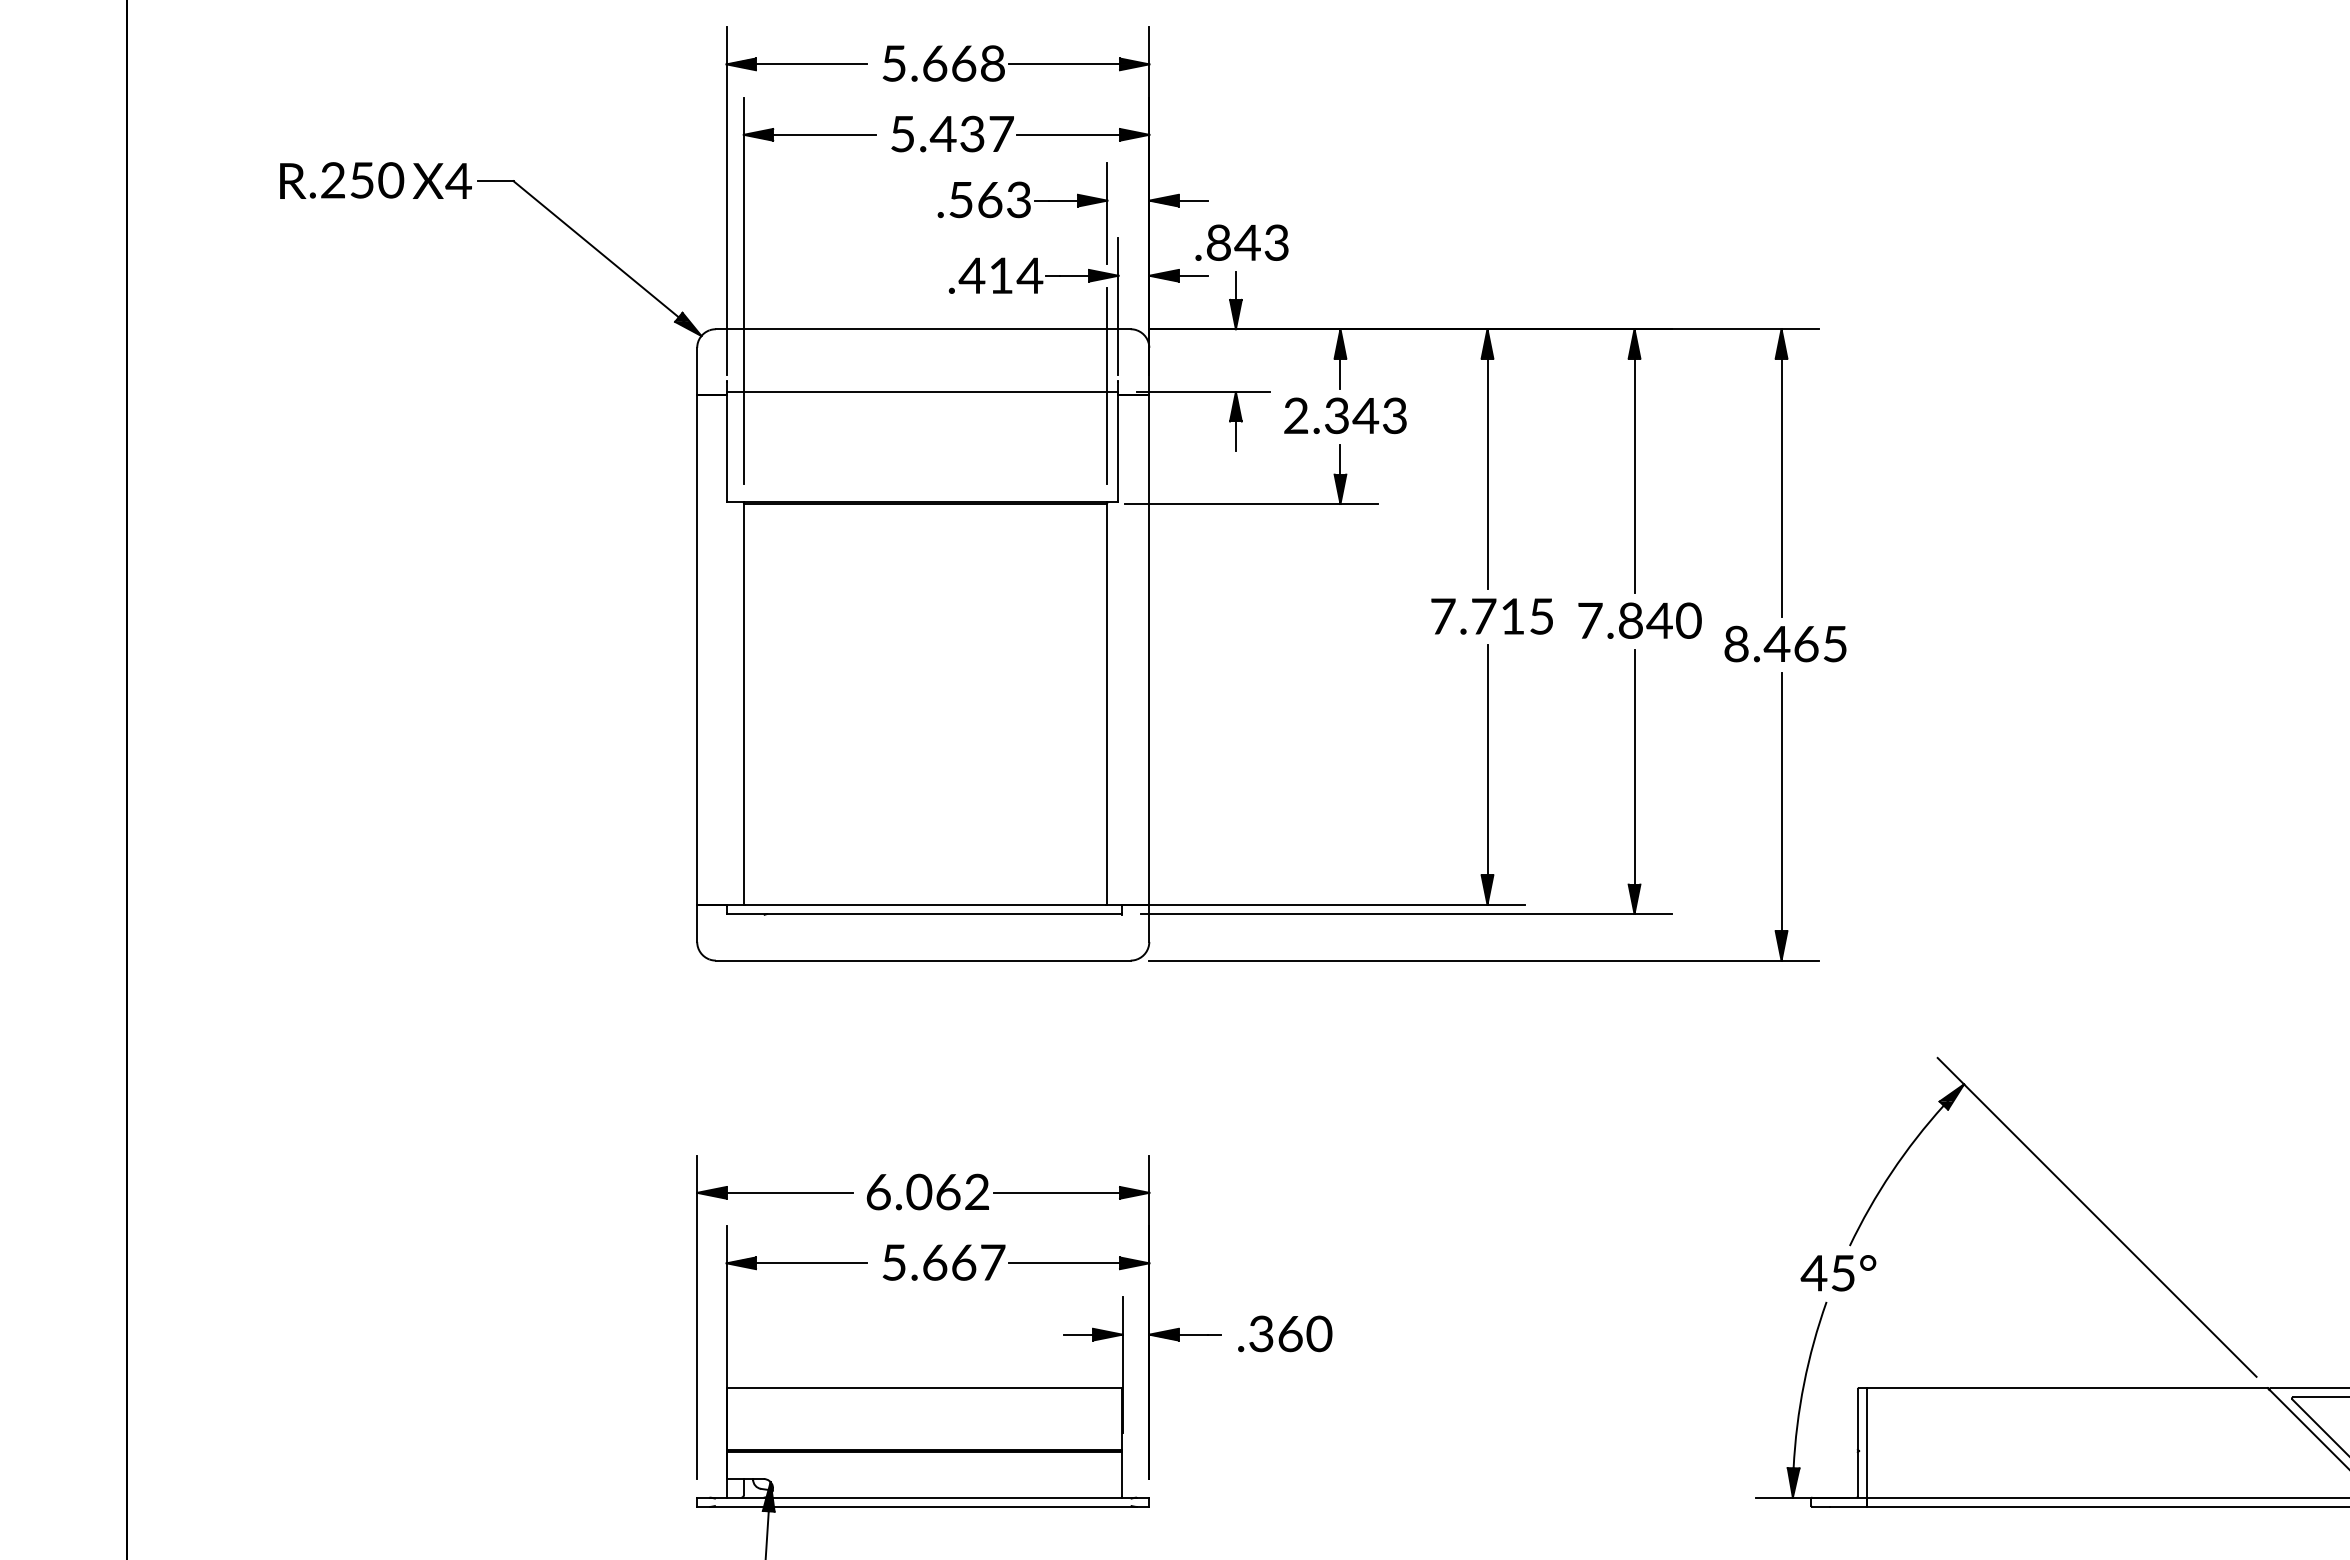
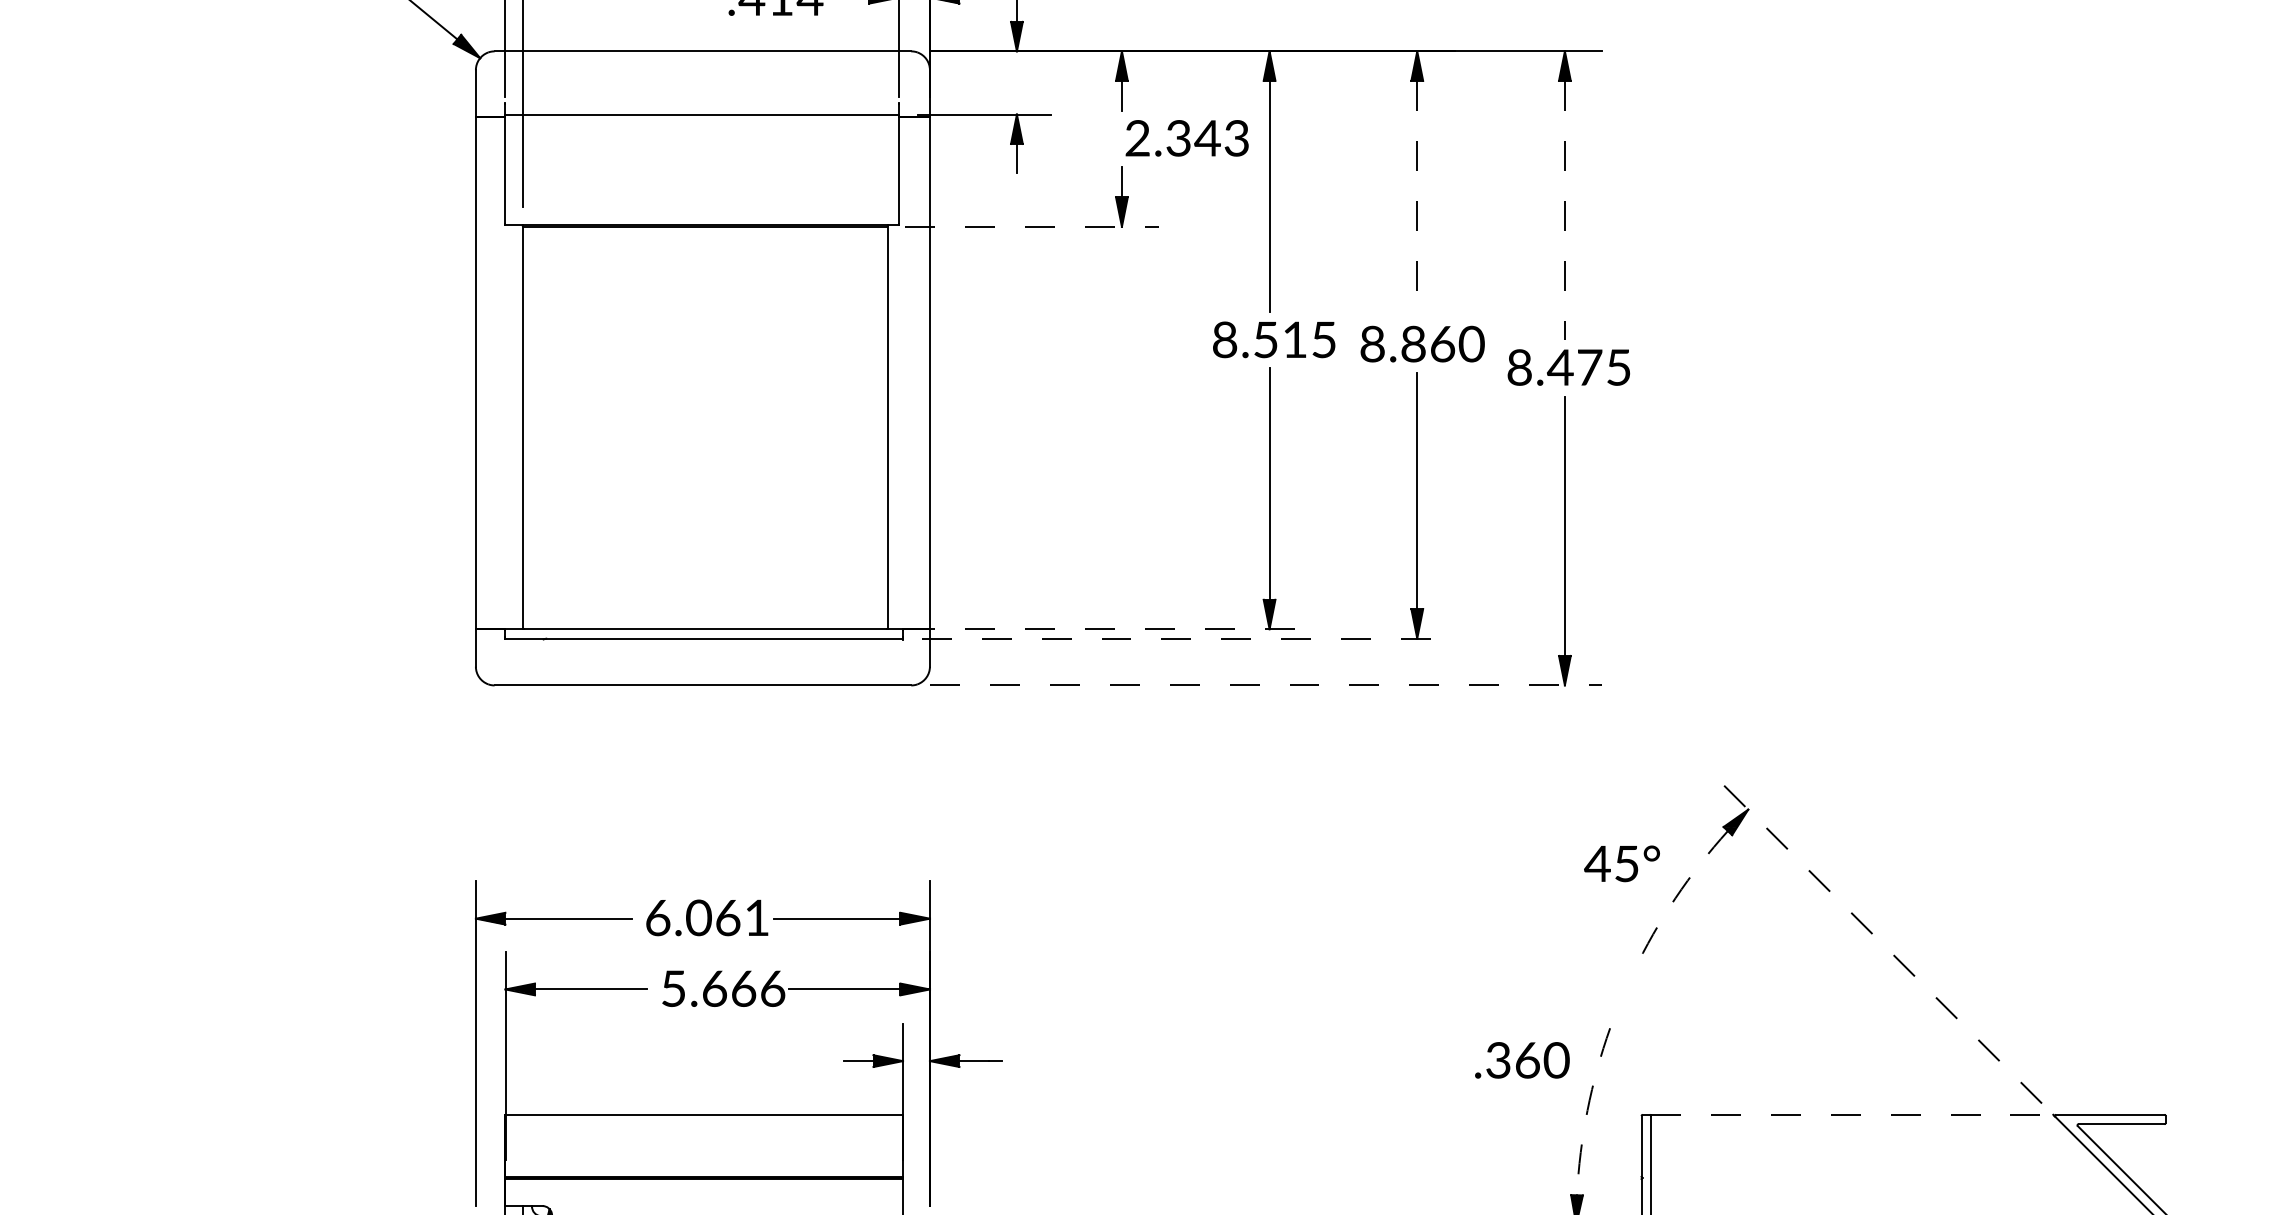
line: (1107, 385) -> (887, 107), removed
text: (1345, 415) -> (1187, 137), moved
line: (1634, 476) -> (1417, 199), solid -> dashed
line: (1781, 488) -> (1564, 211), solid -> dashed
line: (1251, 503) -> (1032, 226), solid -> dashed
text: (1463, 616) -> (1245, 339), 7.715 -> 8.515
text: (1625, 620) -> (1408, 343), 7.840 -> 8.860
text: (1806, 644) -> (1589, 367), 8.465 -> 8.475
line: (1324, 904) -> (1105, 629), solid -> dashed
line: (1406, 913) -> (1188, 638), solid -> dashed
line: (1484, 960) -> (1266, 685), solid -> dashed
arc: (1891, 1172) -> (1675, 898), solid -> dashed
text: (976, 1191) -> (756, 917), 6.062 -> 6.061
line: (2096, 1217) -> (1881, 943), solid -> dashed
text: (993, 1262) -> (773, 988), 5.667 -> 5.666
text: (1838, 1273) -> (1622, 864), moved
text: (1285, 1333) -> (1522, 1059), moved
arc: (1804, 1383) -> (1587, 1110), solid -> dashed
line: (2068, 1388) -> (1853, 1115), solid -> dashed

